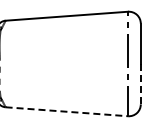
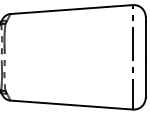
line: (140, 83) -> (145, 76), dashed -> solid
line: (67, 111) -> (72, 104), dashed -> solid

